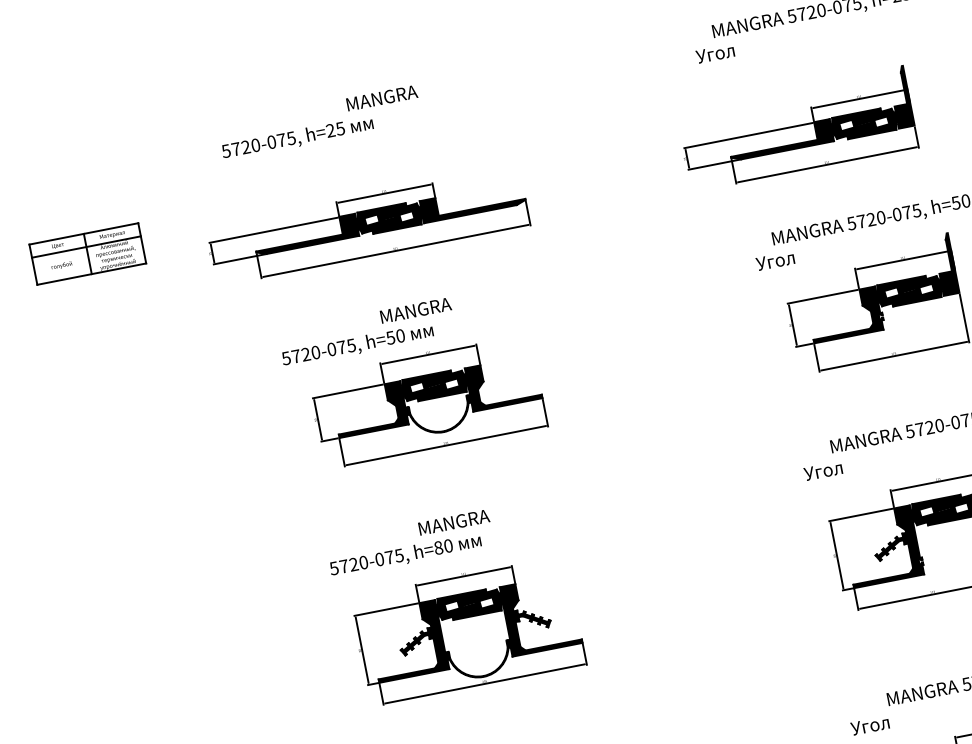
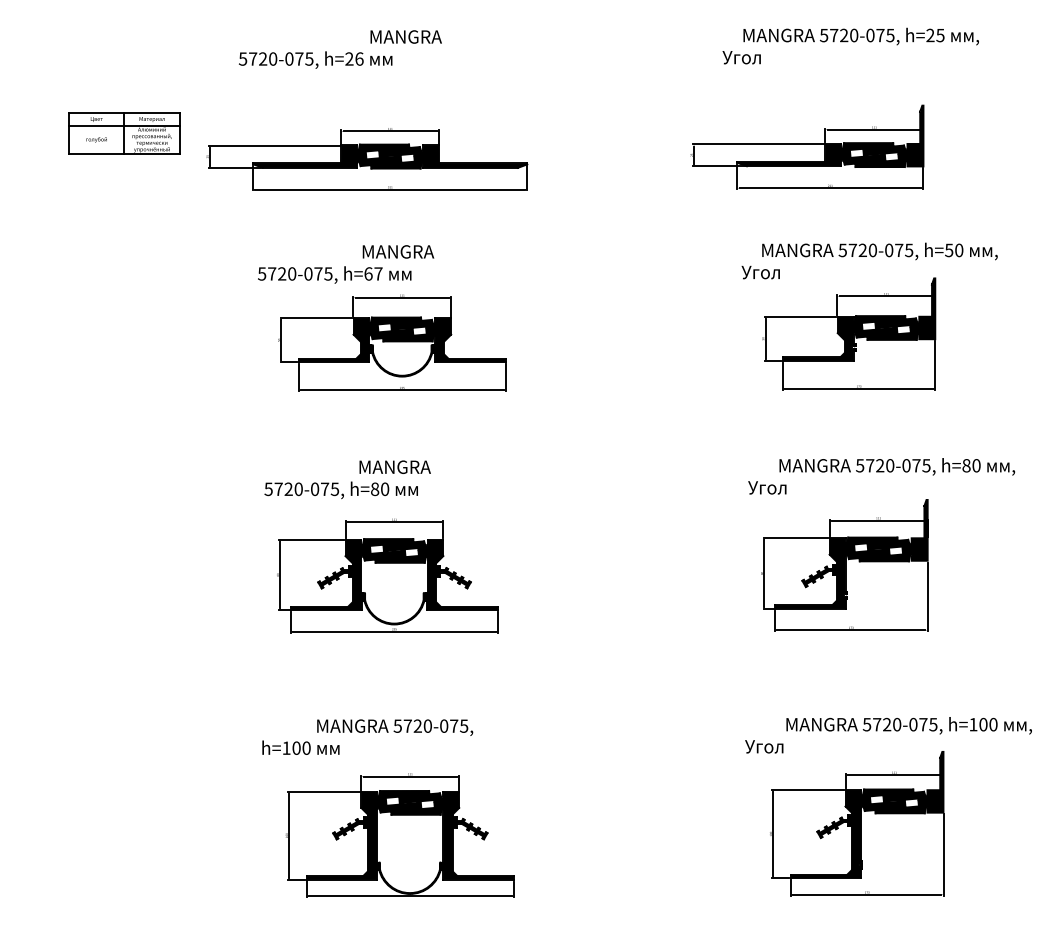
text: (340, 128) -> (359, 58), h=25 -> h=26
part: (87, 254) -> (124, 133), moved
text: (395, 336) -> (373, 273), h=50 -> h=67

